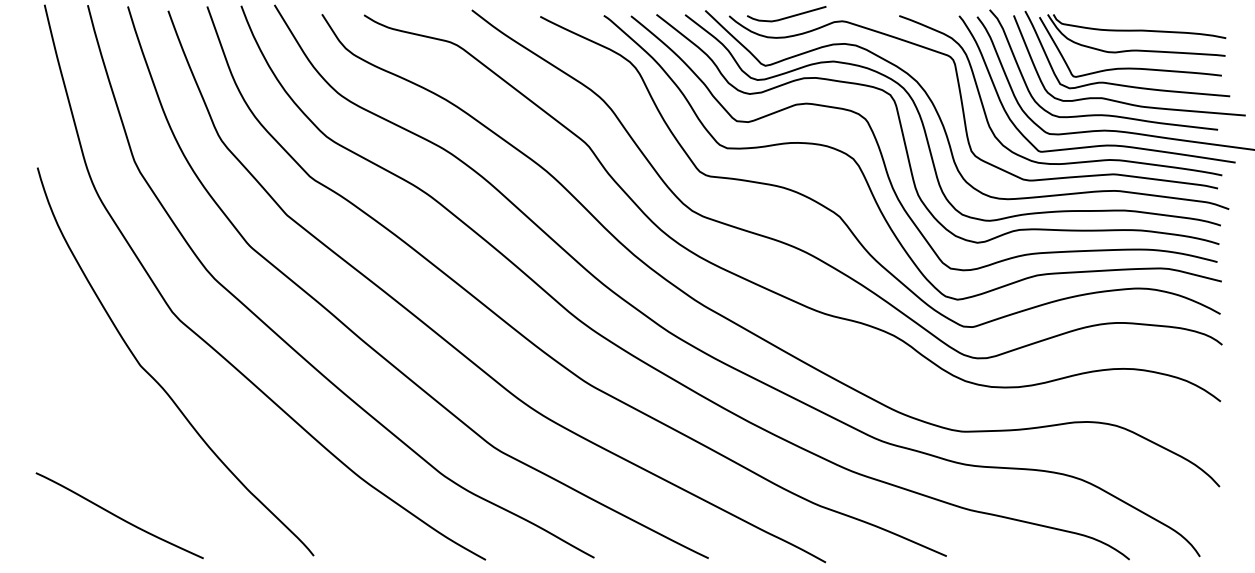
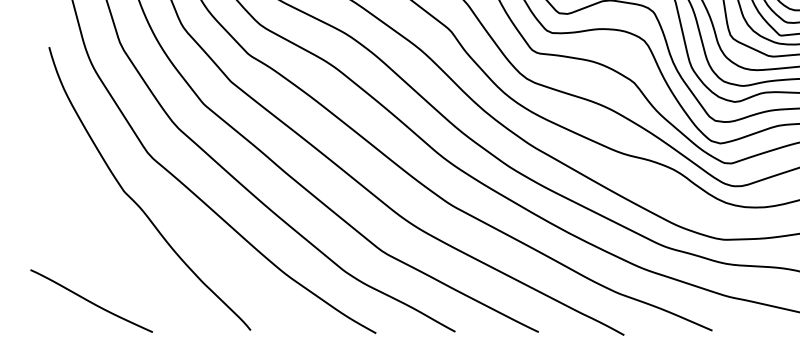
curve: (119, 516) -> (91, 301), moved

